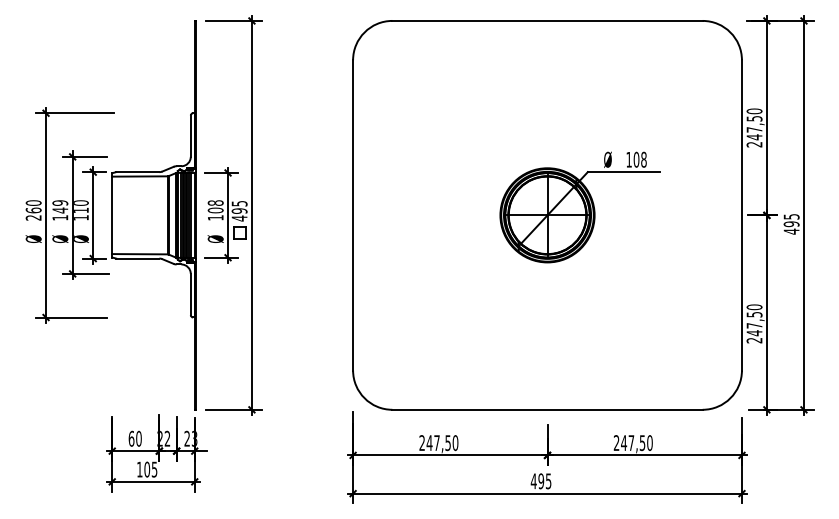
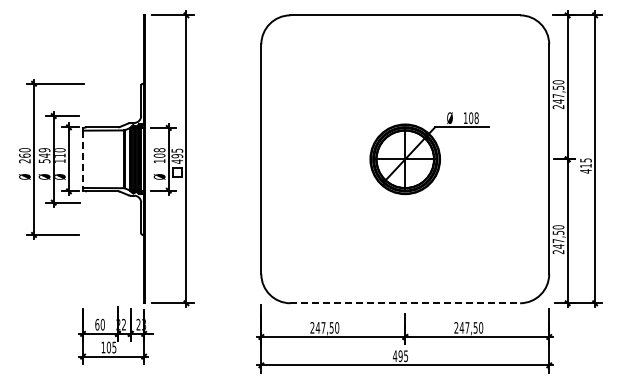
line: (112, 215) -> (83, 159), solid -> dashed
text: (60, 218) -> (44, 161), 149 -> 549
text: (790, 223) -> (585, 165), 495 -> 415
line: (547, 410) -> (405, 303), solid -> dashed

